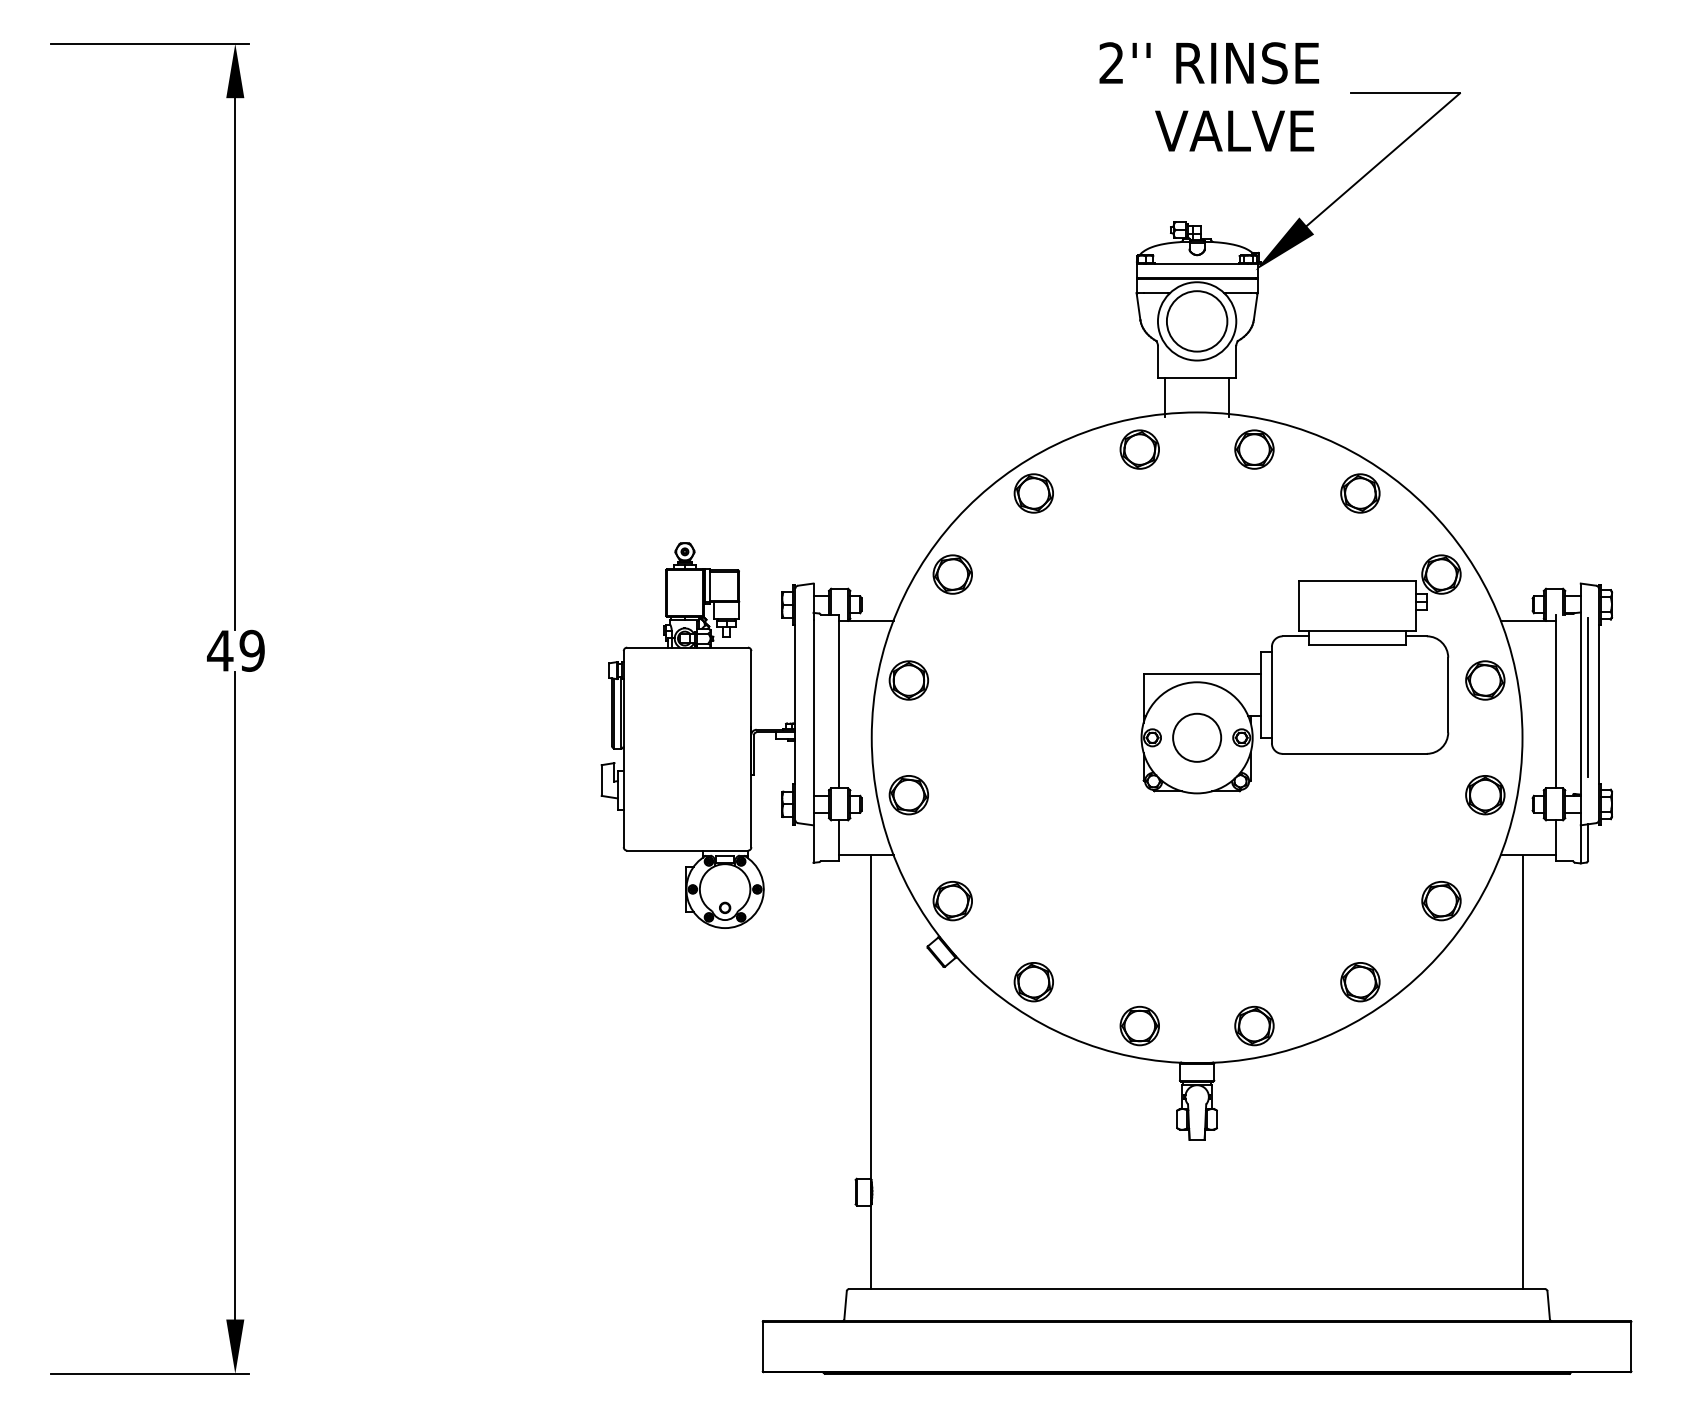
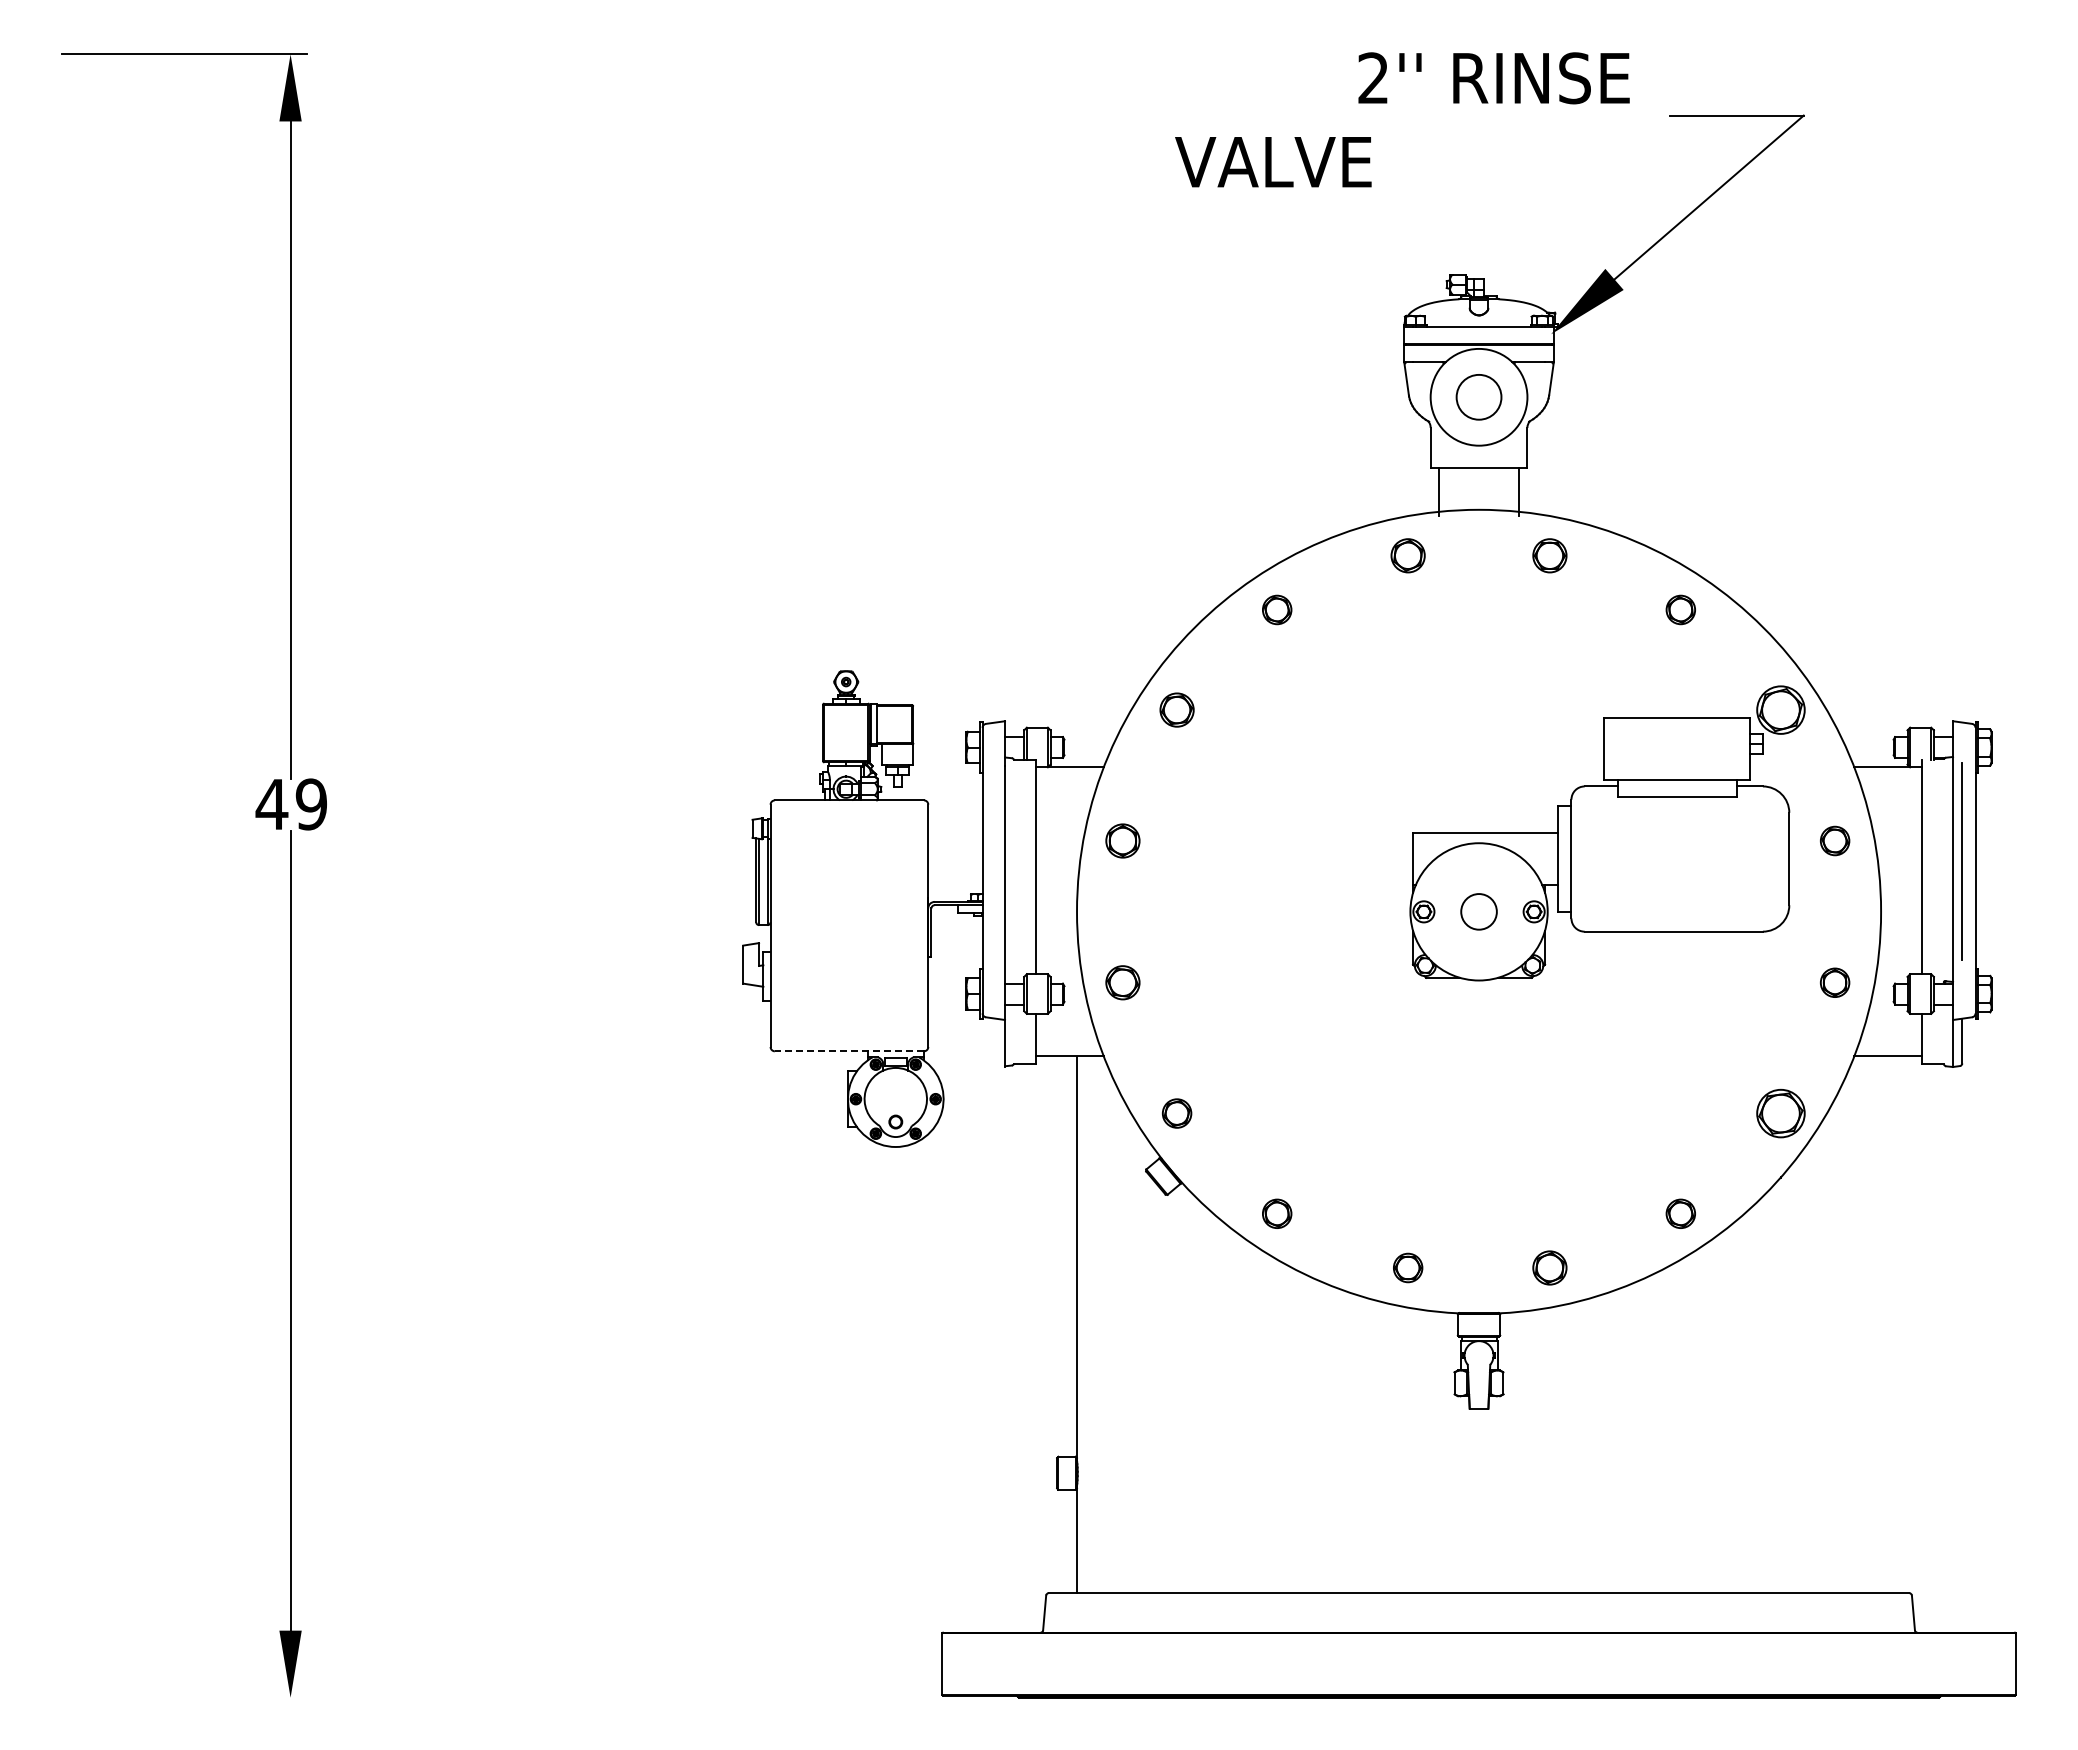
text: (1234, 131) -> (1273, 162), moved
circle: (1196, 320) -> (1478, 396), size x0.6
part: (1139, 449) -> (1407, 555), size x0.7
part: (1254, 449) -> (1549, 555), size x0.7
part: (1033, 493) -> (1276, 609), size x0.6
part: (1360, 493) -> (1680, 609), size x0.6
part: (952, 574) -> (1176, 709), size x0.7
part: (908, 680) -> (1122, 840), size x0.7
part: (1484, 680) -> (1834, 840), size x0.6
circle: (1196, 737) -> (1478, 911), size x0.6
part: (908, 794) -> (1122, 982), size x0.7
part: (1484, 794) -> (1834, 982), size x0.6
line: (687, 850) -> (849, 1051), solid -> dashed
part: (952, 901) -> (1176, 1113), size x0.6
part: (1033, 981) -> (1276, 1213), size x0.6
part: (1360, 981) -> (1680, 1213), size x0.6
part: (1139, 1025) -> (1407, 1267), size x0.6
part: (1254, 1025) -> (1549, 1267), size x0.7
line: (1522, 1072) -> (1881, 1325), removed
line: (149, 1373) -> (184, 1697), removed

